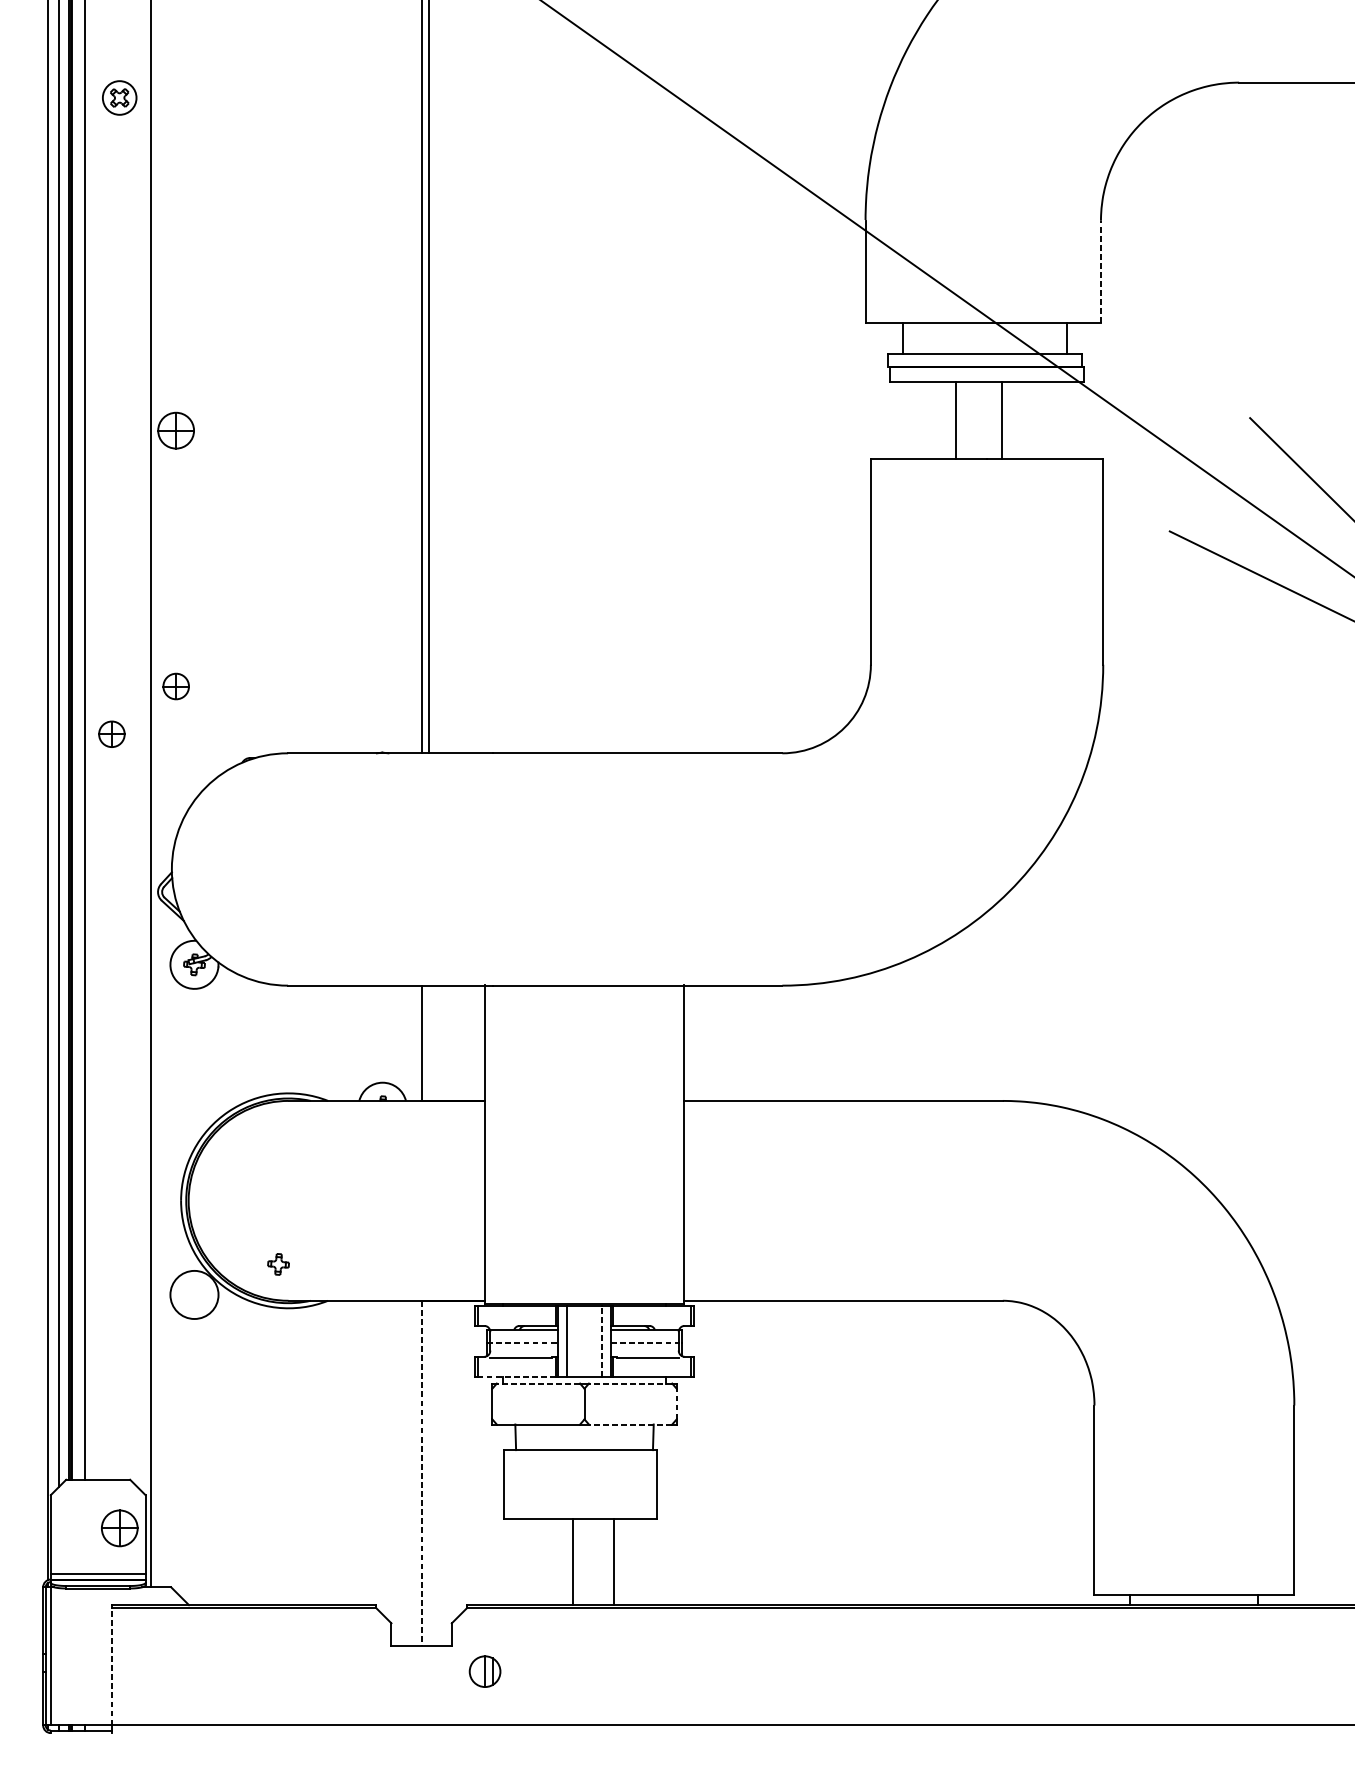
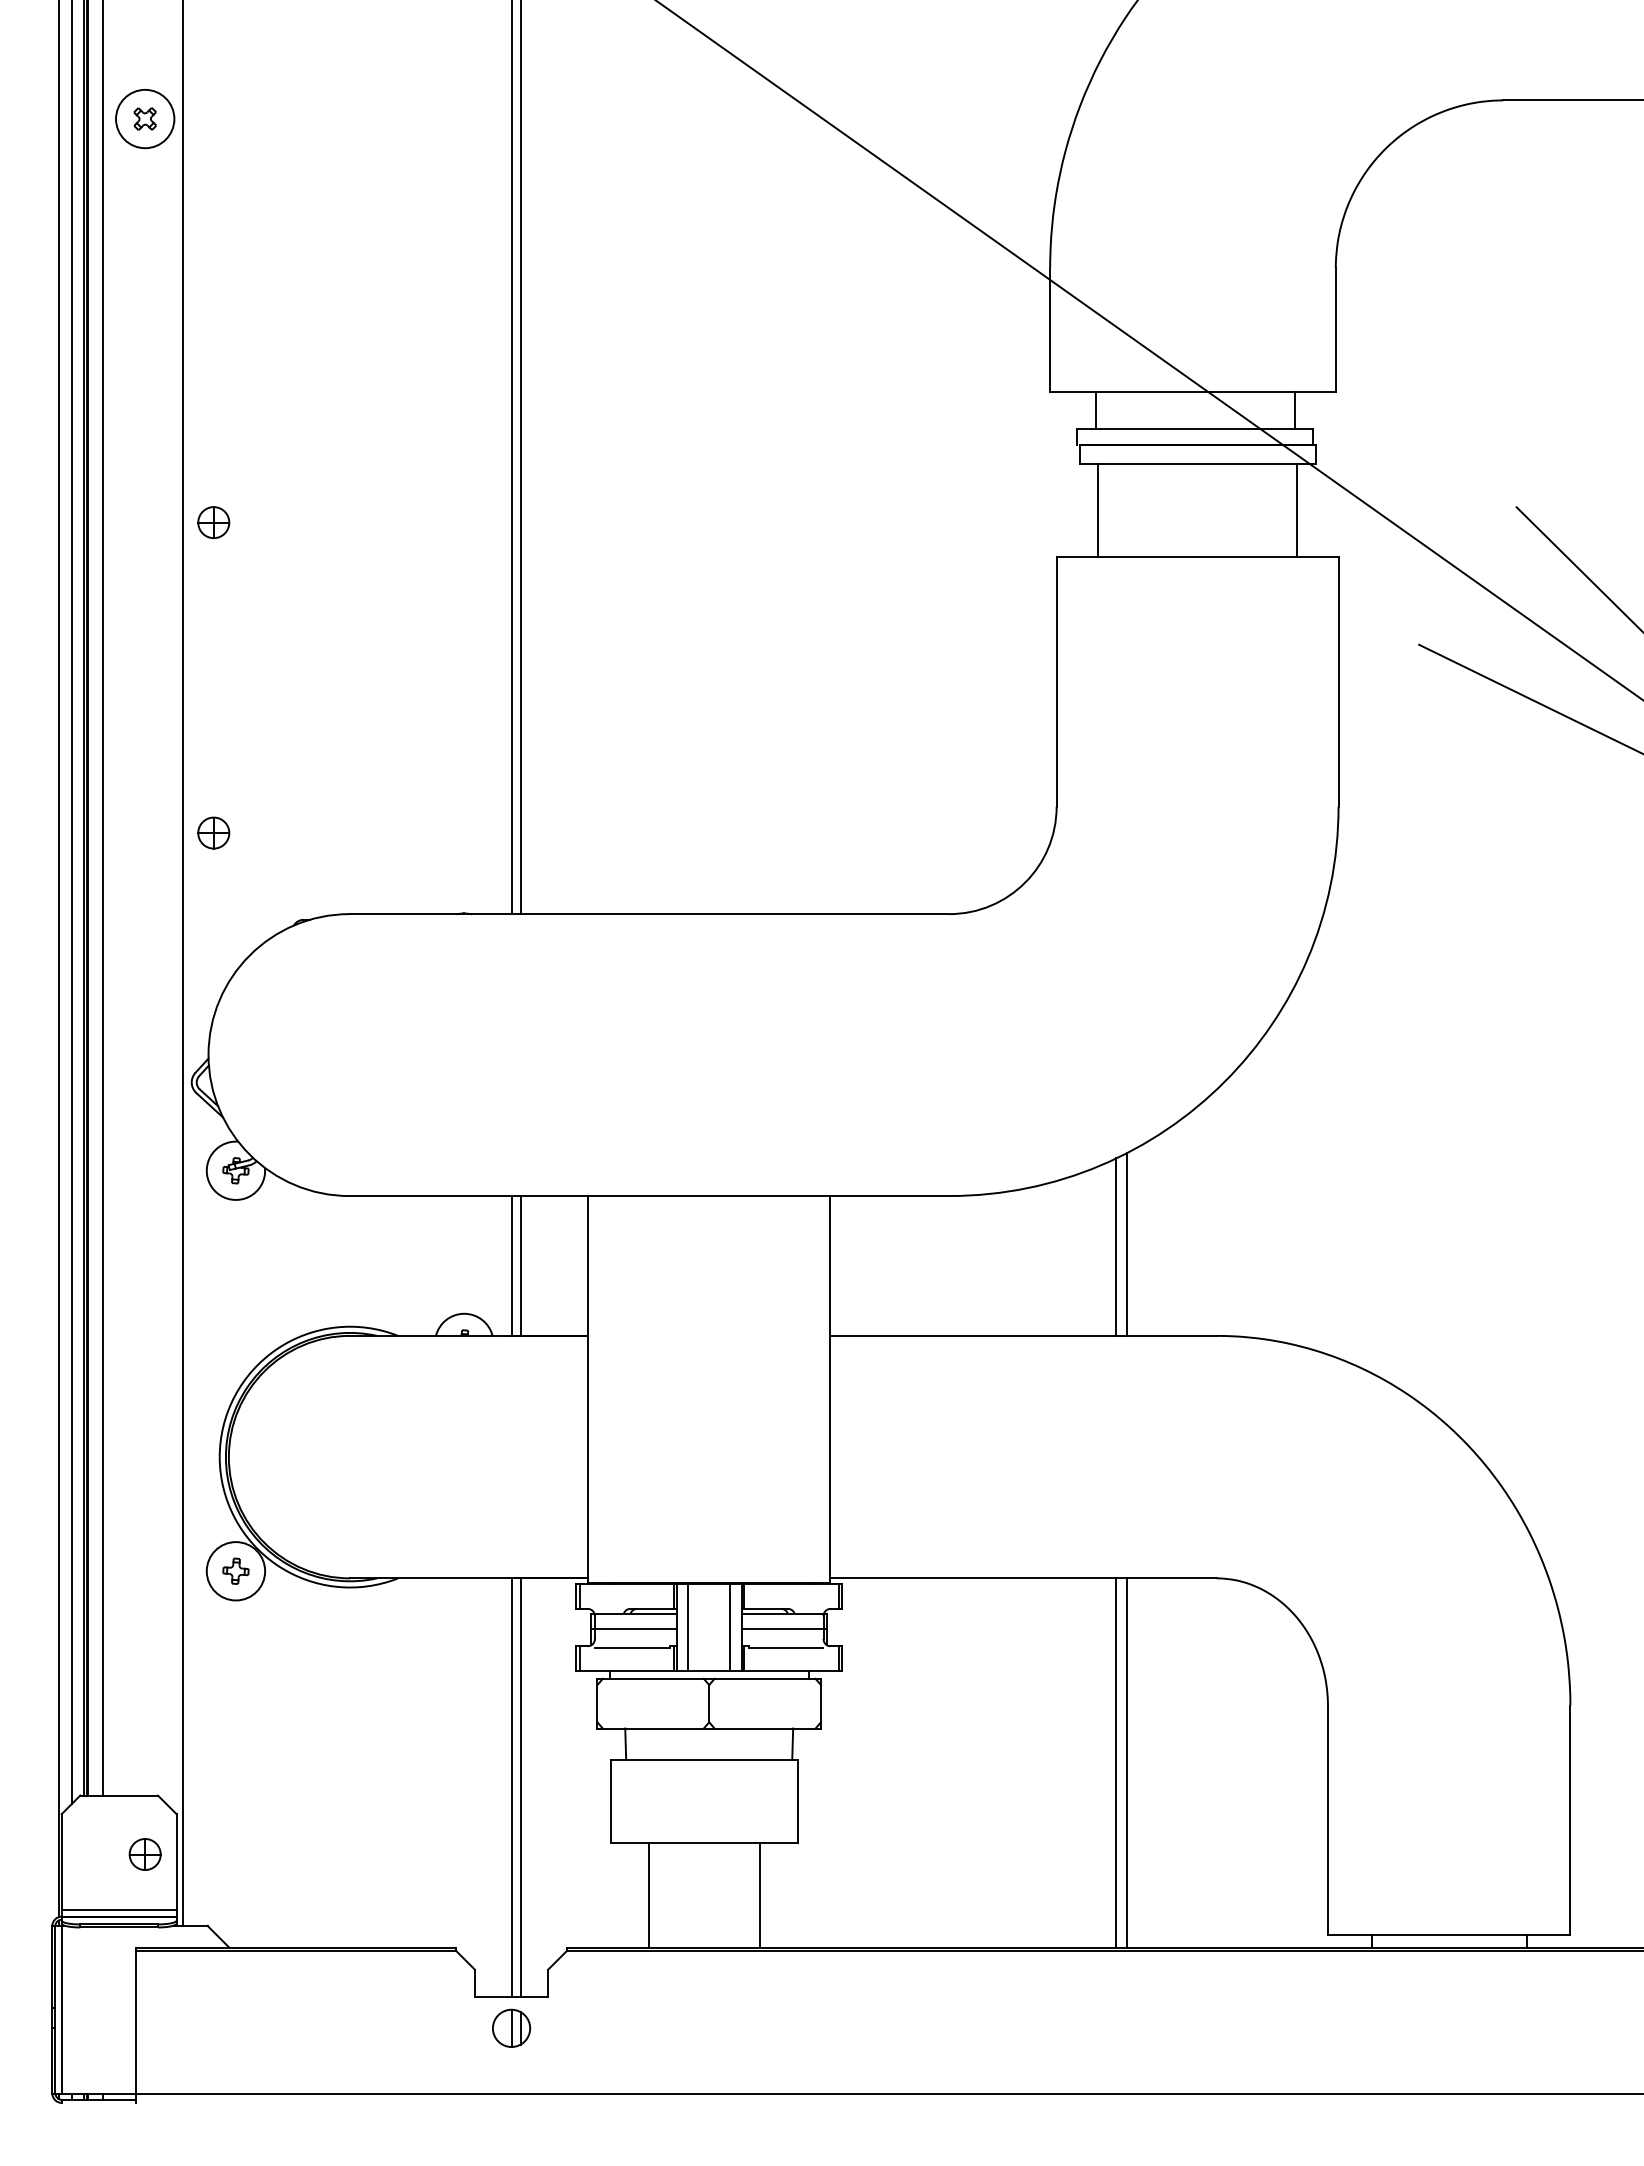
circle: (119, 97) -> (145, 118), size x1.43
line: (1100, 271) -> (1335, 329), dashed -> solid
line: (956, 419) -> (1098, 509), moved
line: (1001, 419) -> (1296, 509), moved
part: (175, 430) -> (213, 522), size x0.71
part: (111, 733) -> (135, 890), removed
line: (929, 1024) -> (1127, 1243), added
line: (920, 1027) -> (1116, 1246), added
line: (429, 1042) -> (520, 1265), added
part: (278, 1263) -> (235, 1570), moved
line: (602, 1341) -> (730, 1627), dashed -> solid
line: (522, 1342) -> (634, 1629), dashed -> solid
line: (646, 1342) -> (784, 1629), dashed -> solid
line: (516, 1377) -> (626, 1671), dashed -> solid
line: (538, 1383) -> (653, 1678), dashed -> solid
line: (630, 1383) -> (765, 1678), dashed -> solid
line: (676, 1403) -> (820, 1703), dashed -> solid
line: (630, 1424) -> (765, 1728), dashed -> solid
line: (920, 1452) -> (1116, 1762), added
line: (929, 1452) -> (1127, 1762), added
line: (421, 1473) -> (511, 1788), dashed -> solid
line: (429, 1473) -> (520, 1787), added
part: (119, 1528) -> (144, 1854), size x0.71
line: (573, 1562) -> (760, 1895), moved
line: (613, 1562) -> (648, 1895), moved
line: (112, 1666) -> (136, 2021), dashed -> solid
part: (485, 1670) -> (511, 2027), moved

